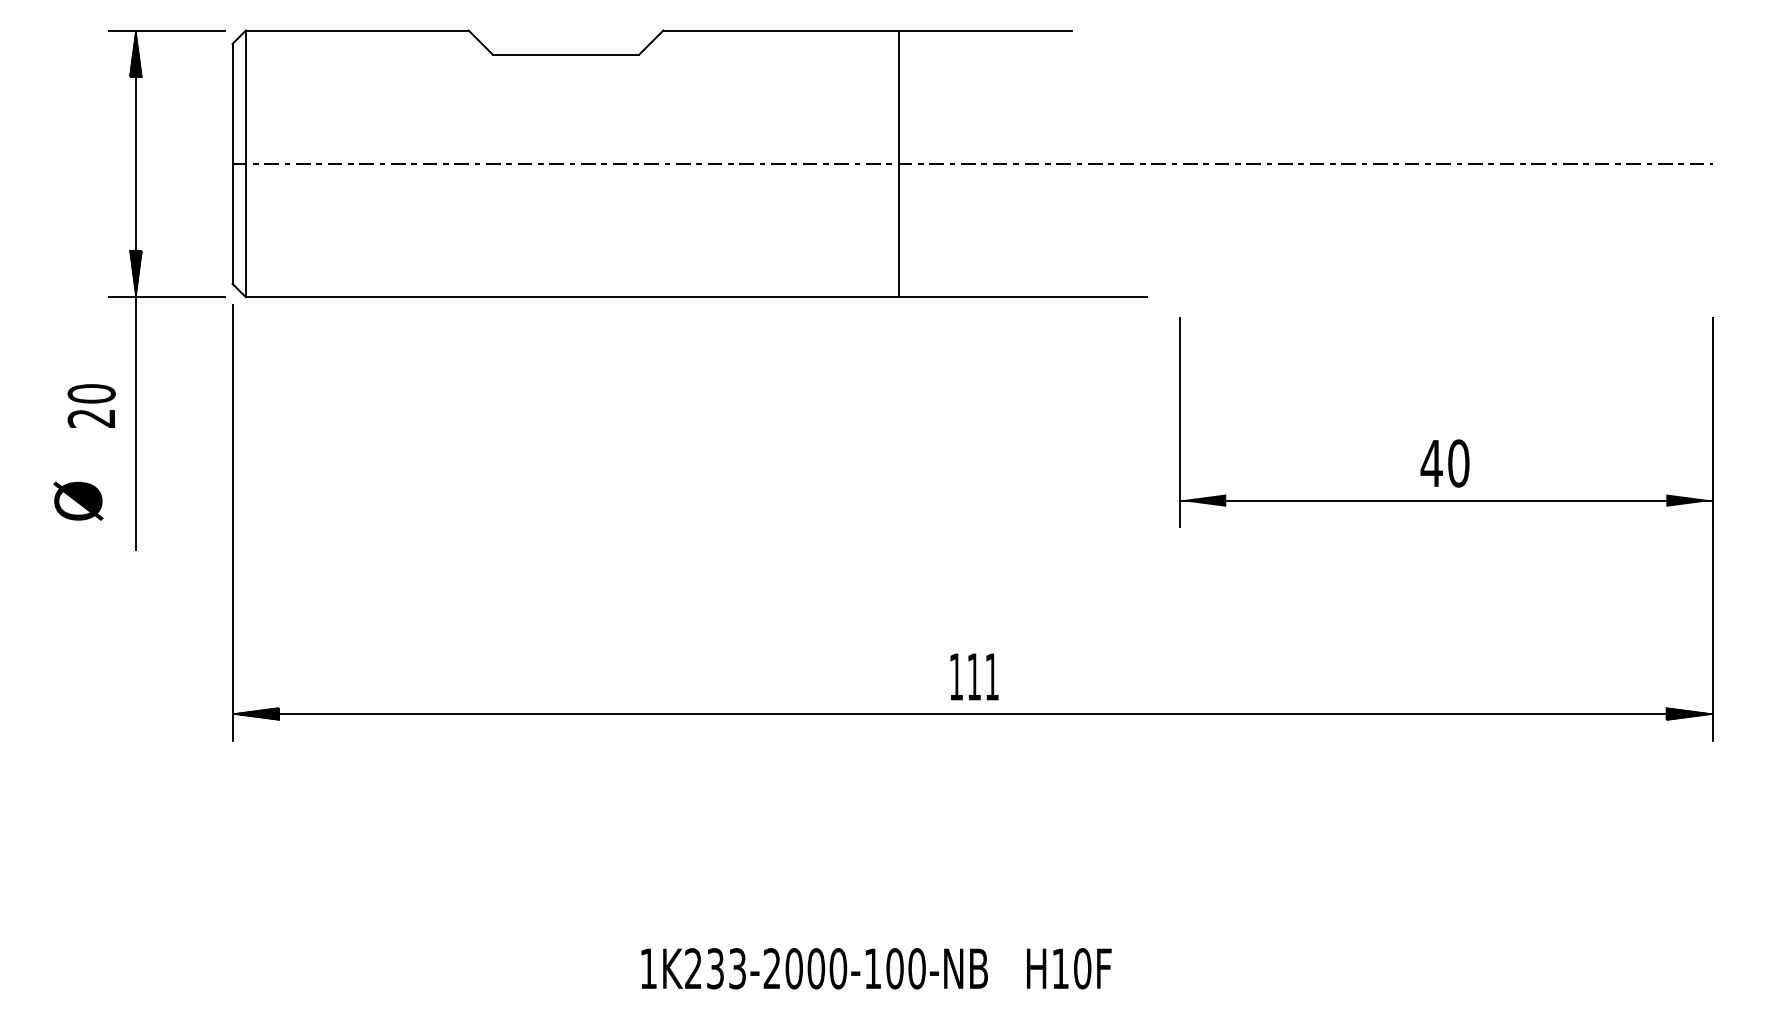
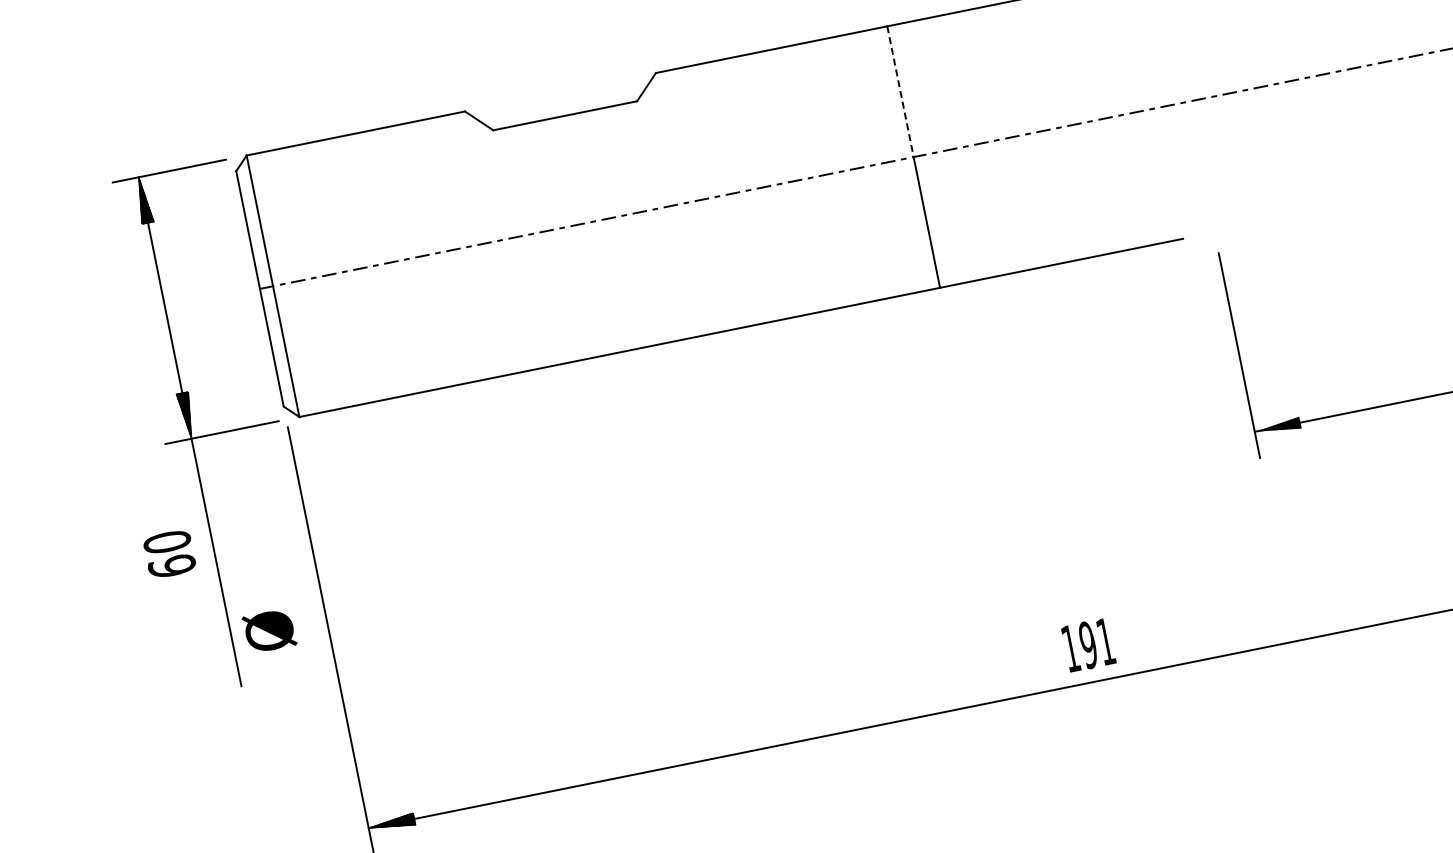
line: (899, 97) -> (900, 92), solid -> dashed
text: (91, 418) -> (171, 566), 20 -> 60
text: (78, 500) -> (269, 630), moved
text: (974, 676) -> (1088, 644), 111 -> 191

